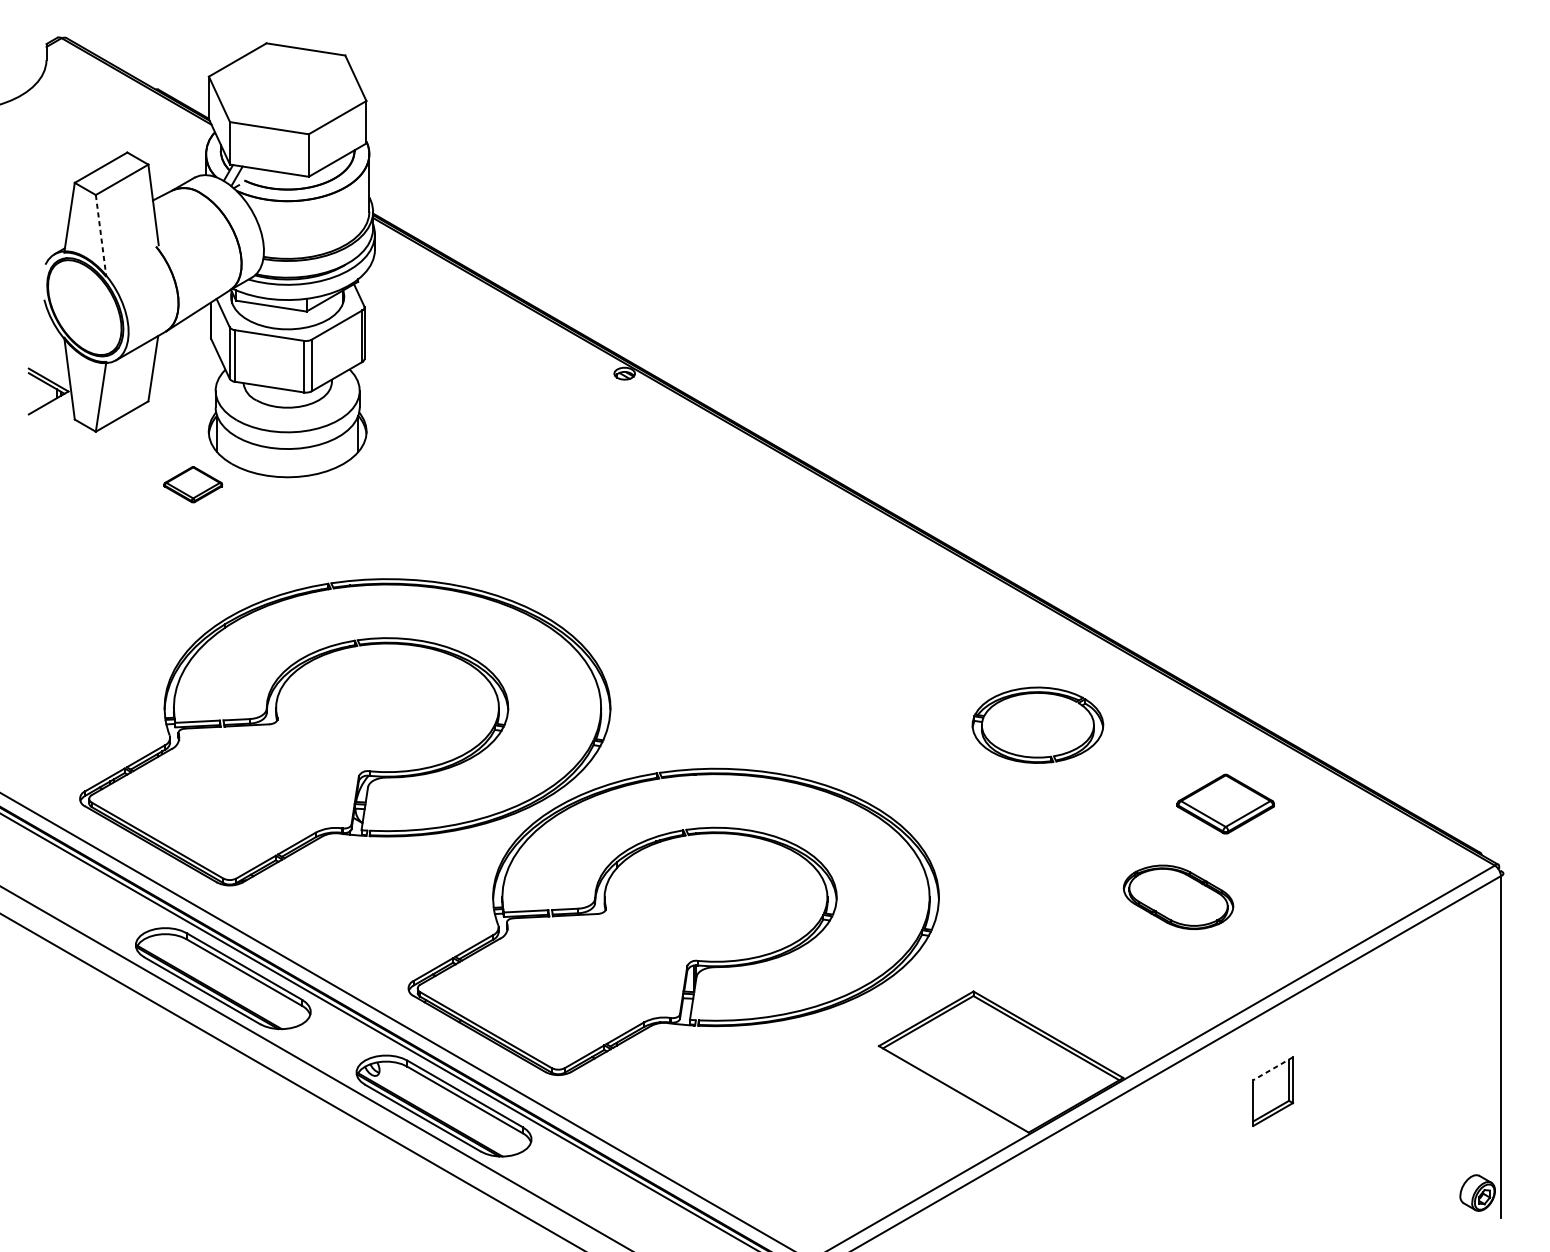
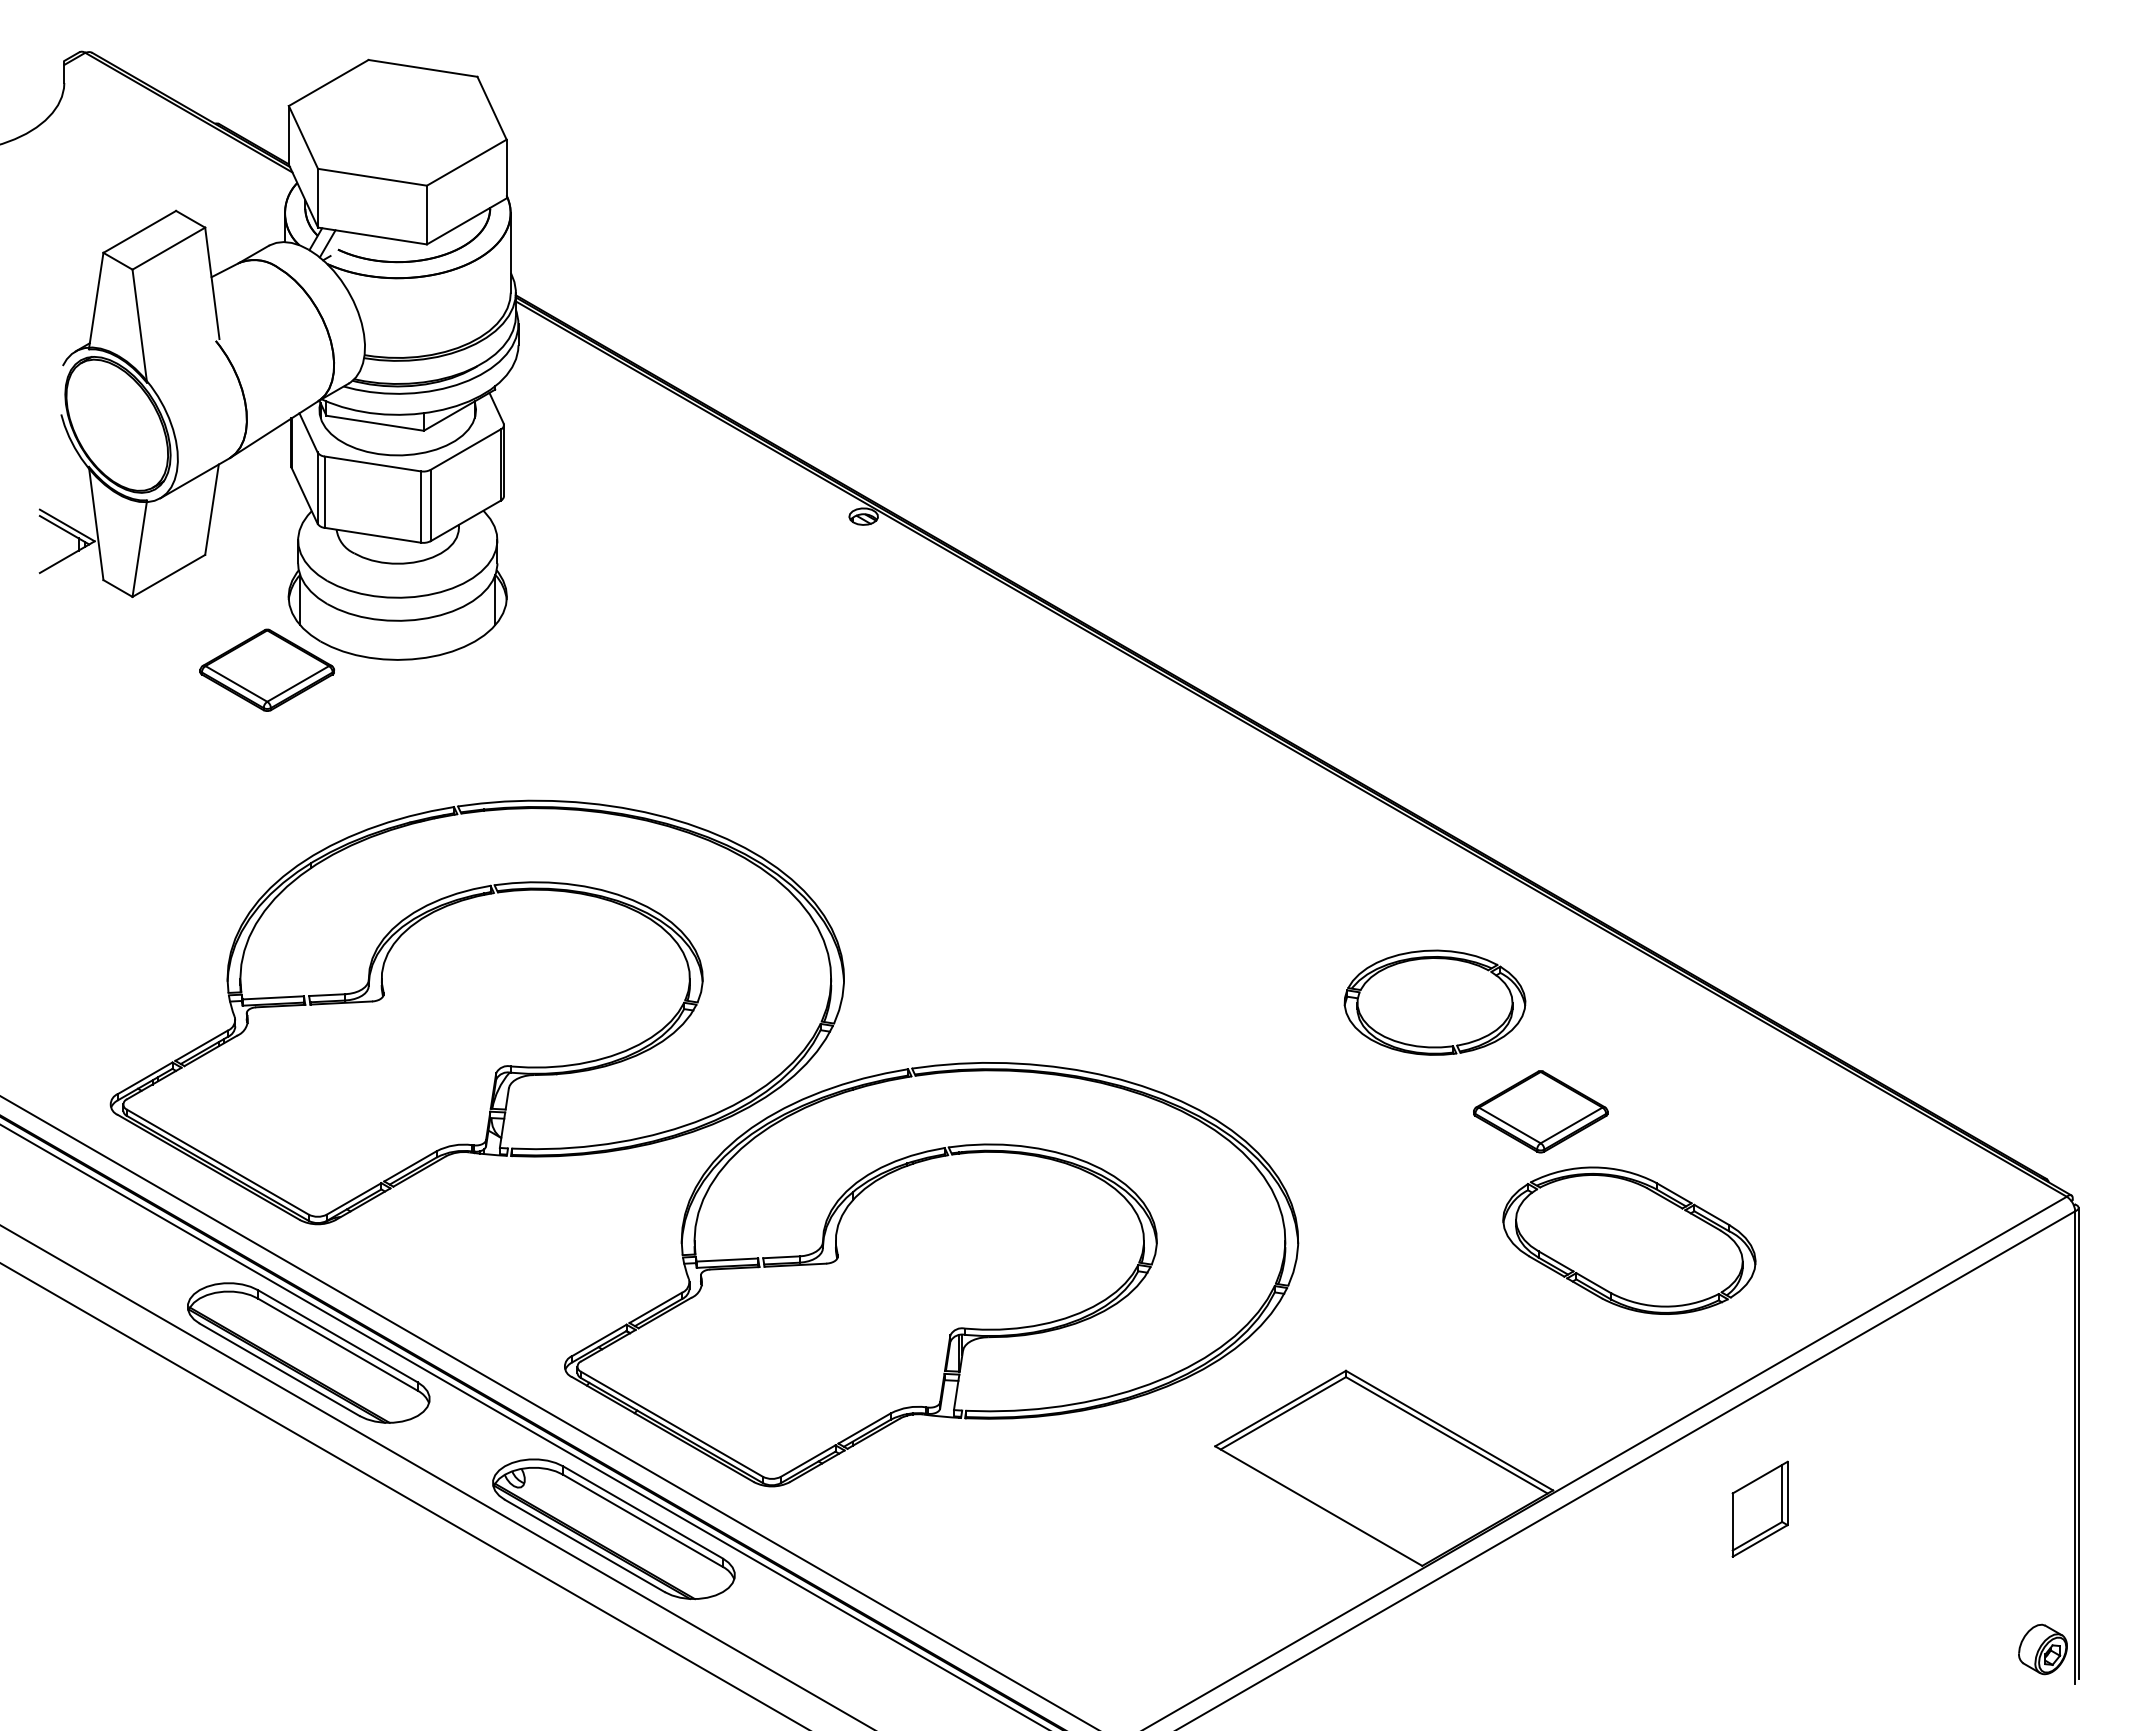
line: (100, 236) -> (139, 326), dashed -> solid
part: (192, 484) -> (266, 669), size x1.67
part: (1225, 803) -> (1540, 1111), moved
part: (1178, 897) -> (1629, 1240), size x1.67
line: (1503, 1044) -> (2078, 1443), added
line: (1273, 1068) -> (1760, 1477), dashed -> solid

